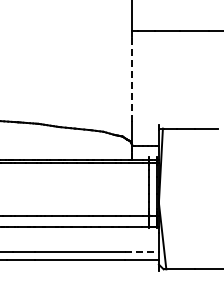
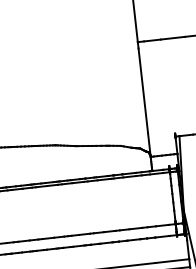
line: (132, 79) -> (143, 90), dashed -> solid
line: (142, 251) -> (172, 260), dashed -> solid

